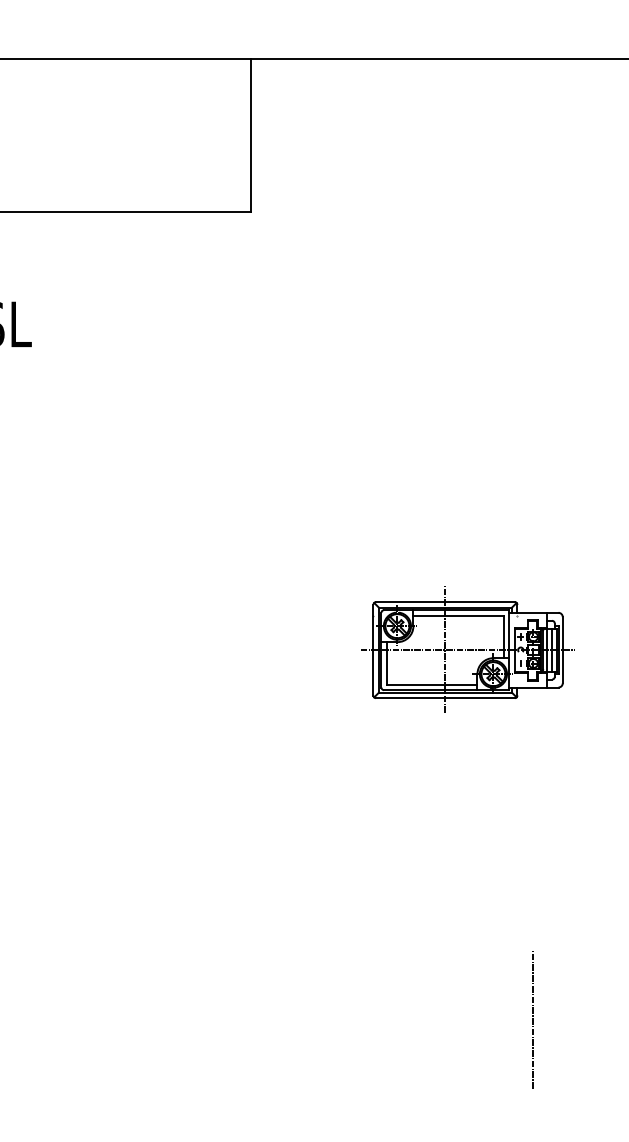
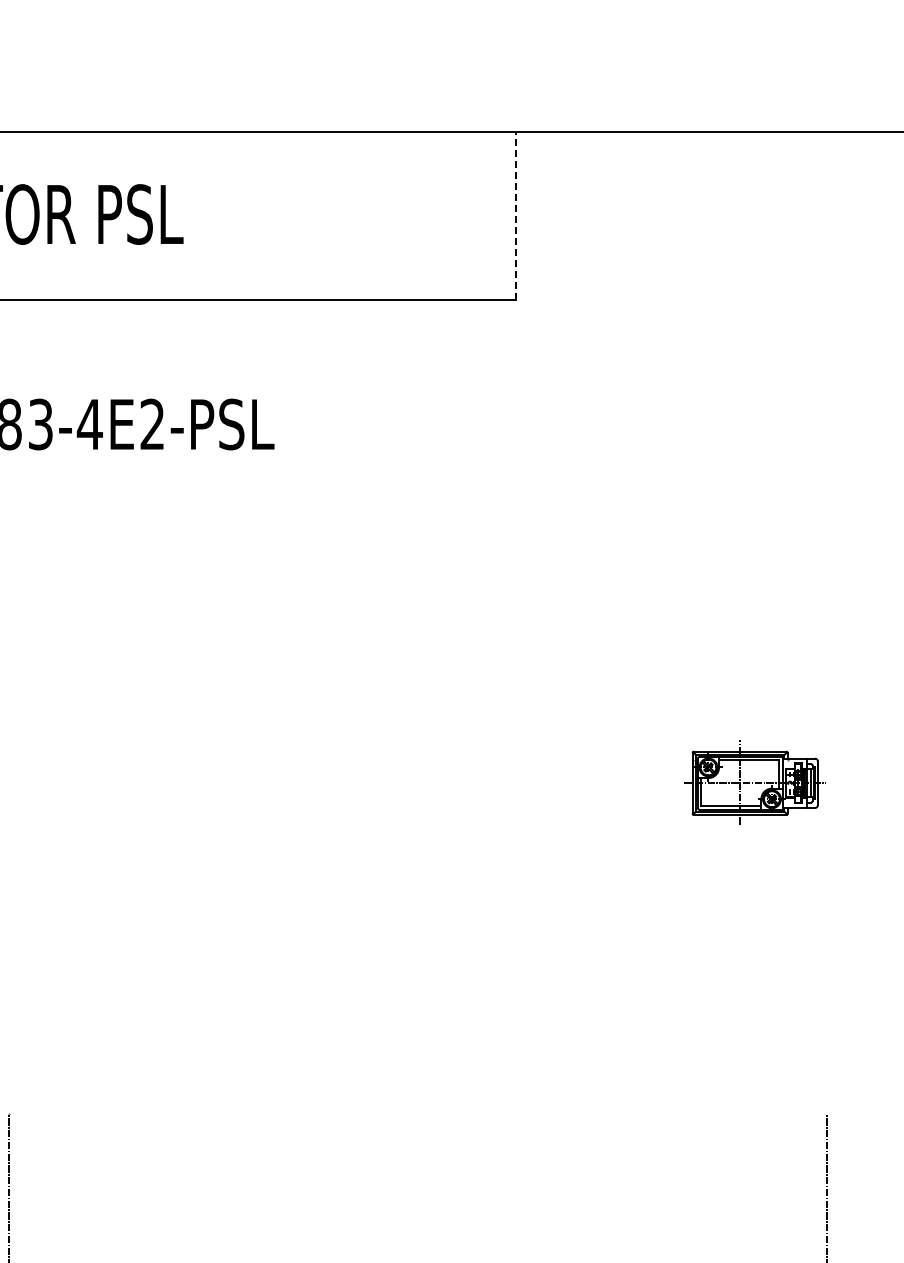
line: (251, 134) -> (516, 215), solid -> dashed
part: (467, 649) -> (754, 782), size x0.6

